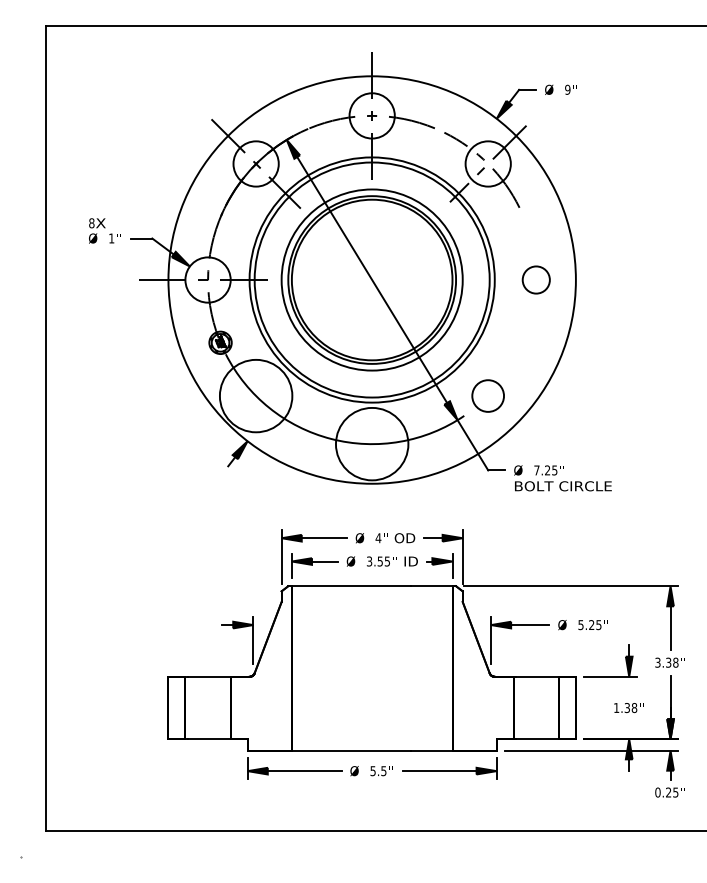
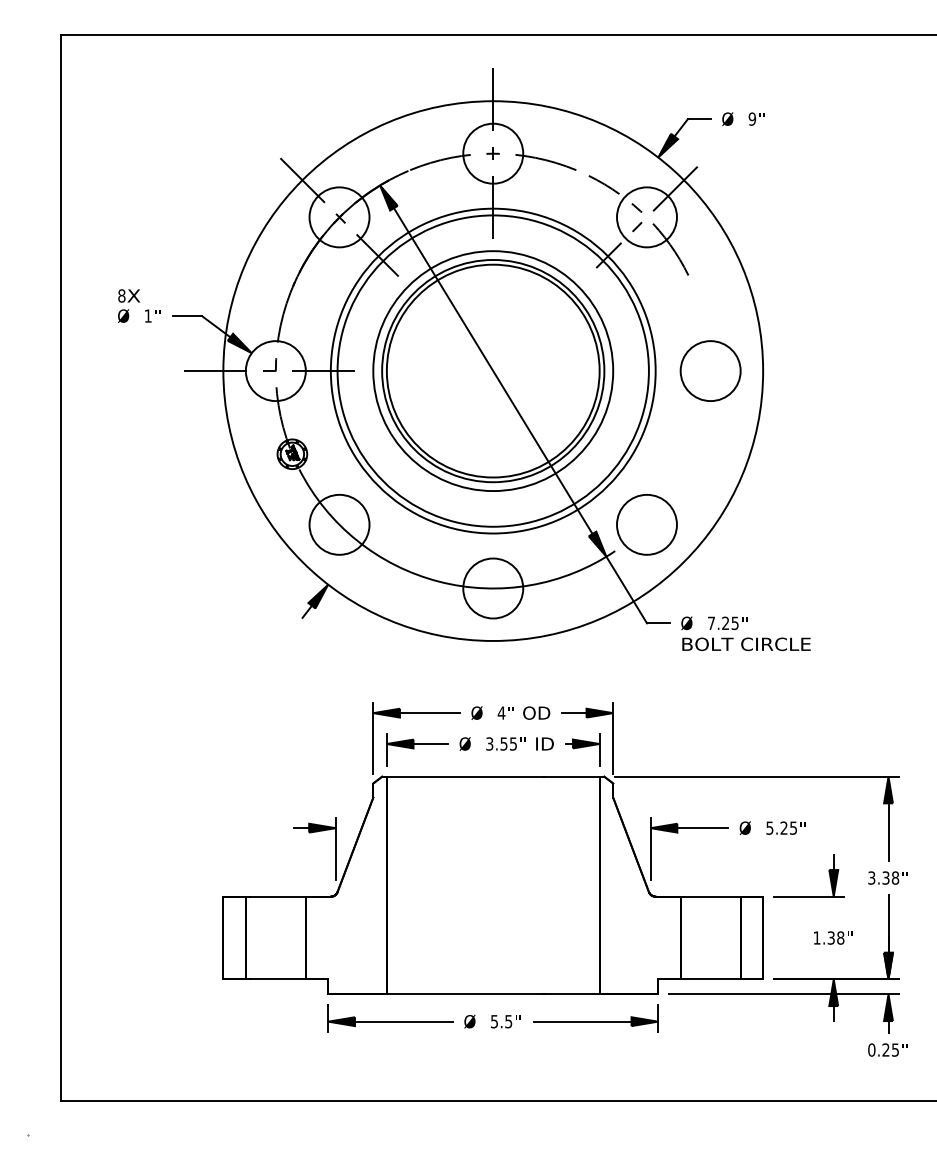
circle: (535, 279) -> (709, 370), size x1.67
circle: (255, 395) -> (338, 524), size x0.62
circle: (487, 395) -> (646, 524), size x1.43
circle: (371, 443) -> (492, 587), size x0.62

